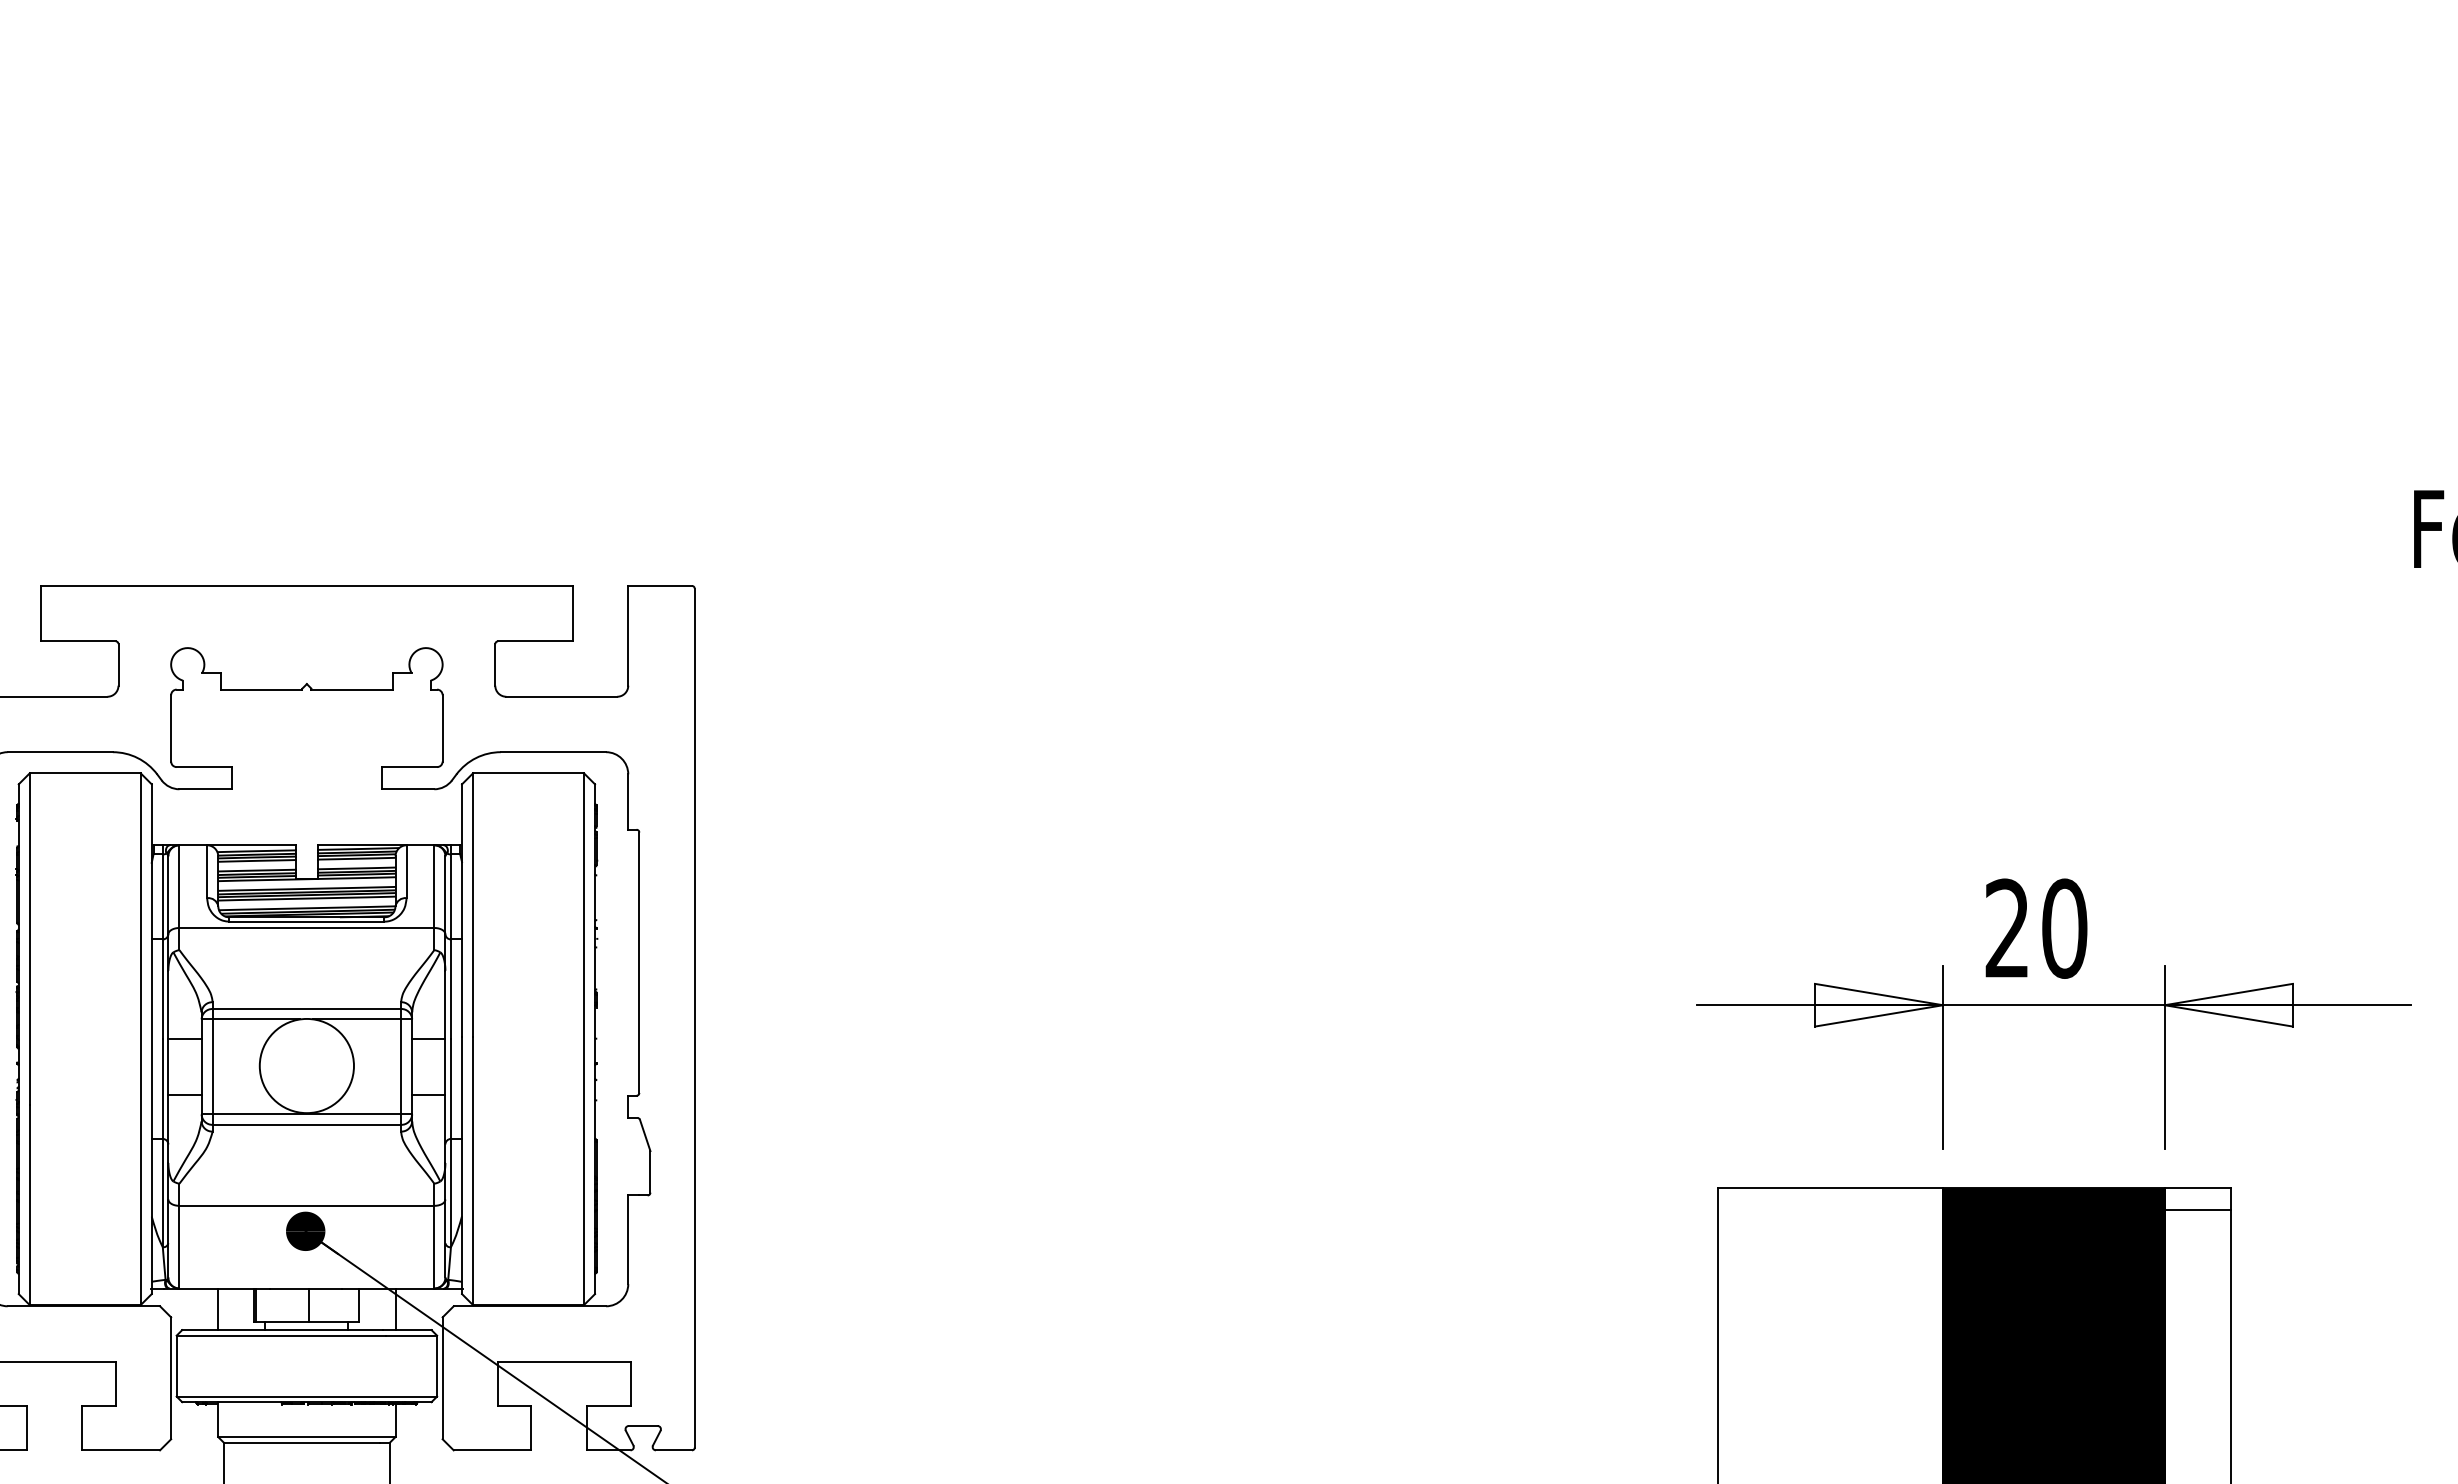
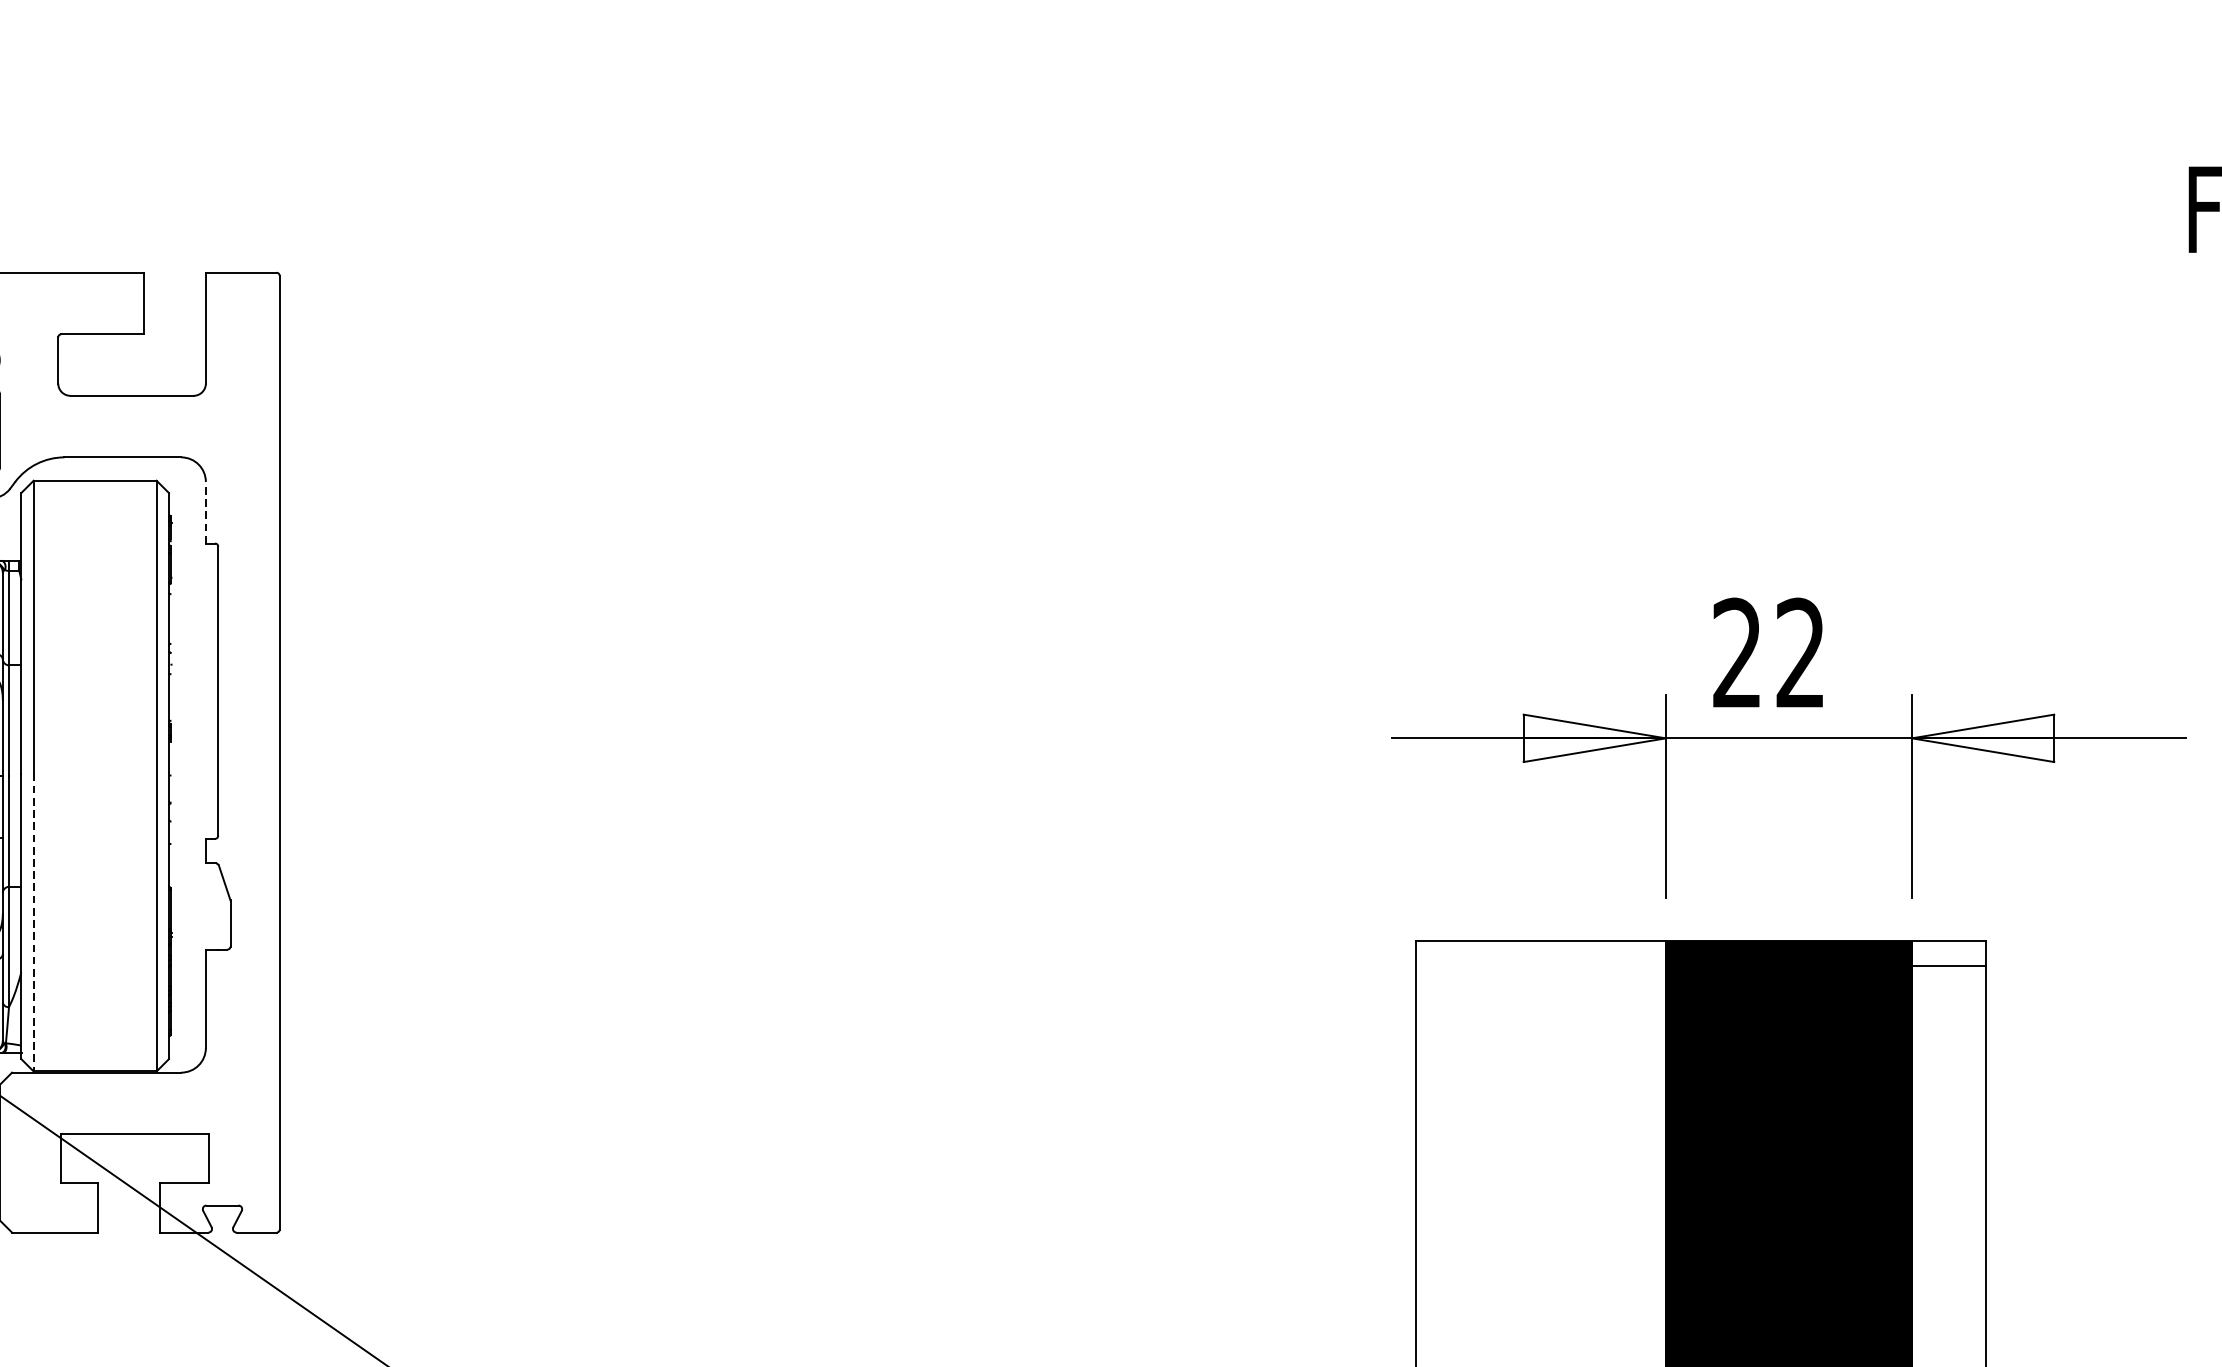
line: (628, 802) -> (206, 513), solid -> dashed
text: (2064, 928) -> (1800, 653), 20 -> 22
line: (473, 1171) -> (34, 922), solid -> dashed

